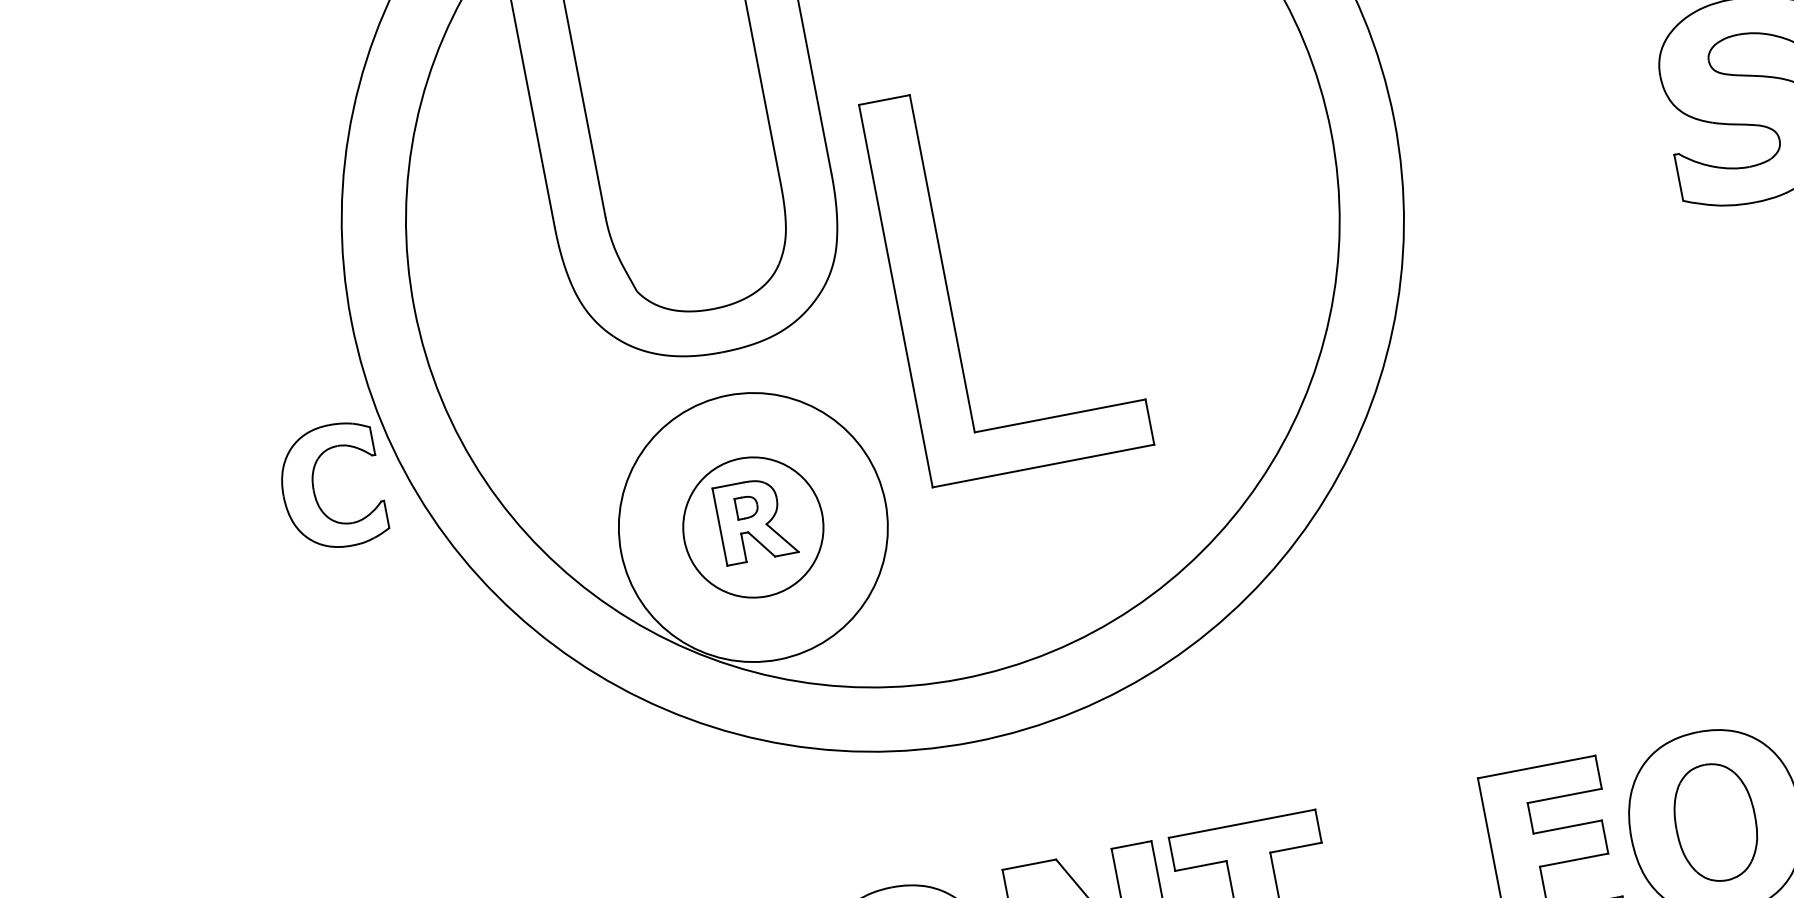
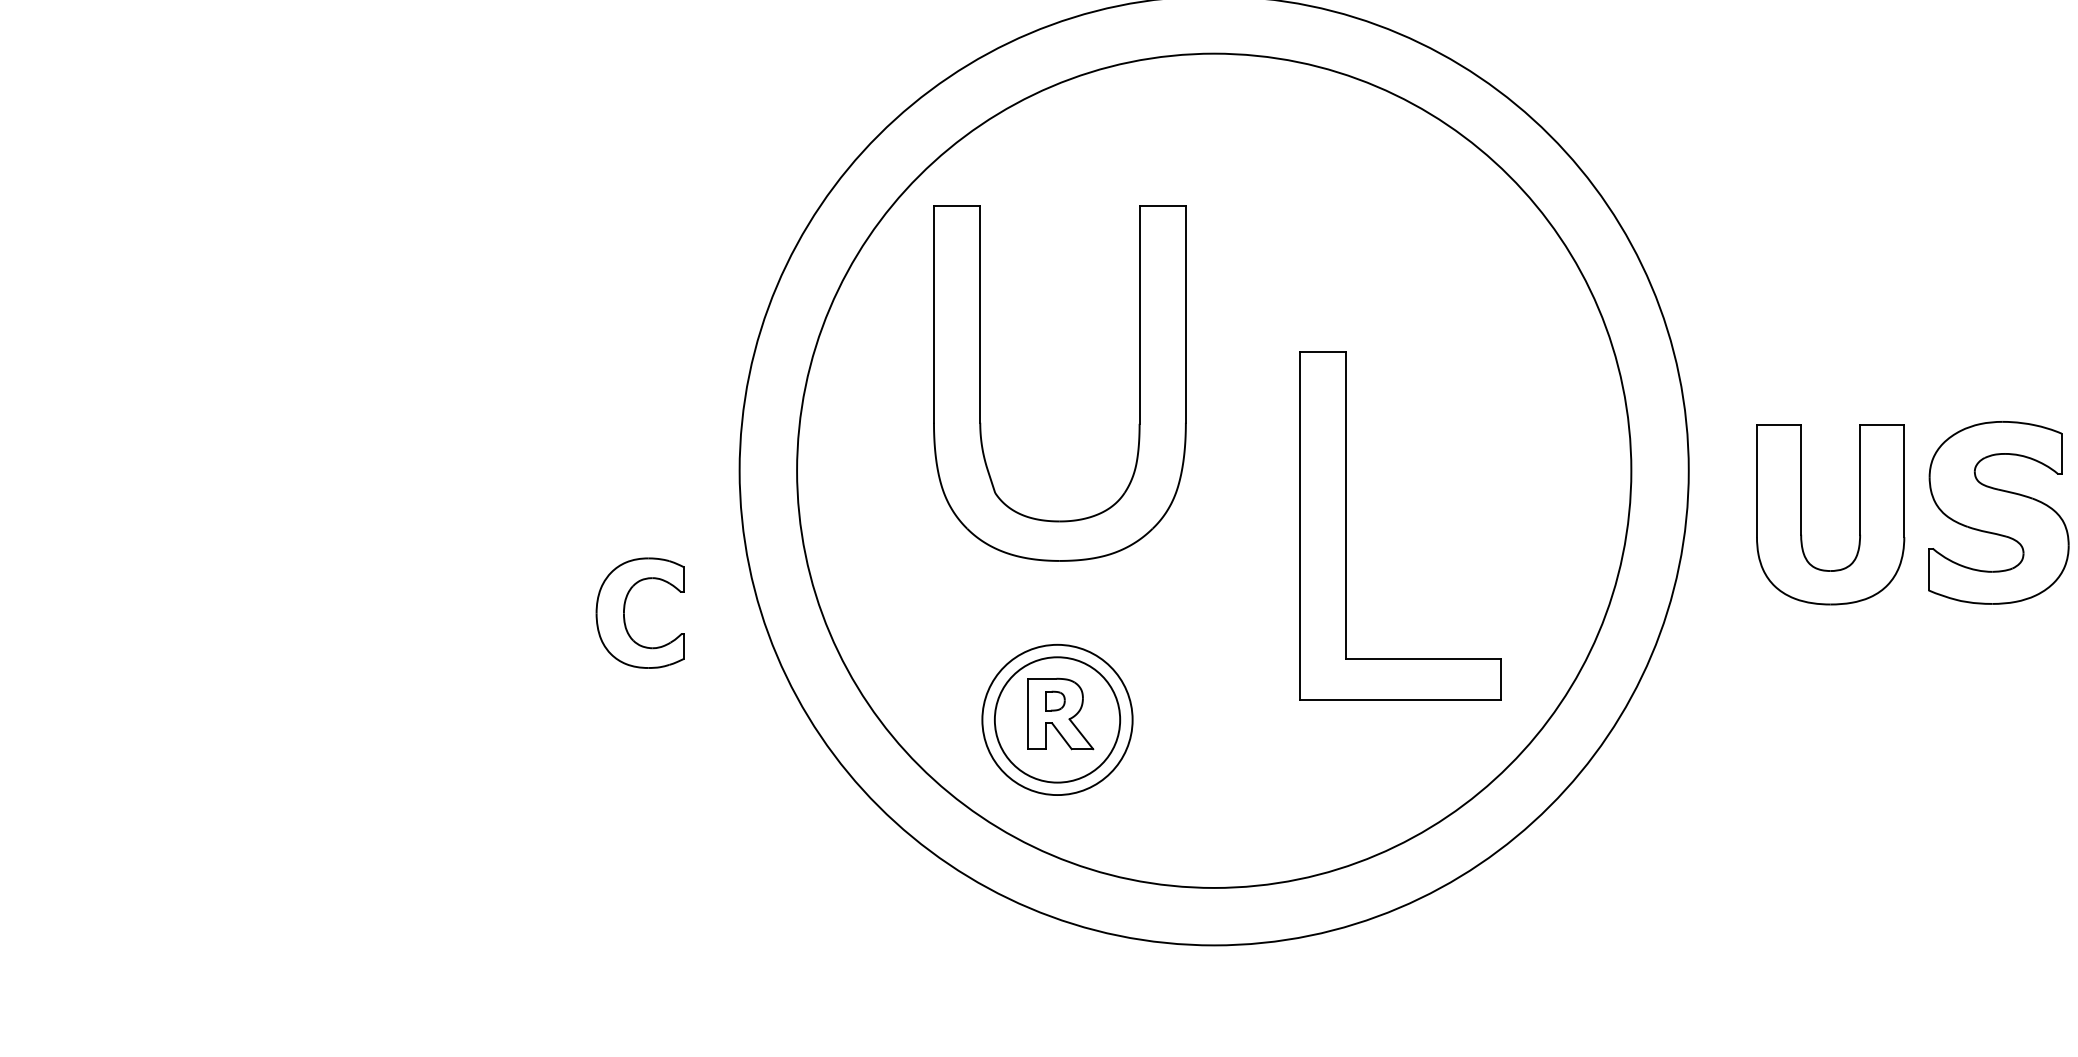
part: (1527, 144) -> (1801, 514), added
part: (947, 285) -> (1346, 525), moved
part: (314, 485) -> (625, 608), moved
circle: (753, 527) -> (1057, 719), size x0.62

